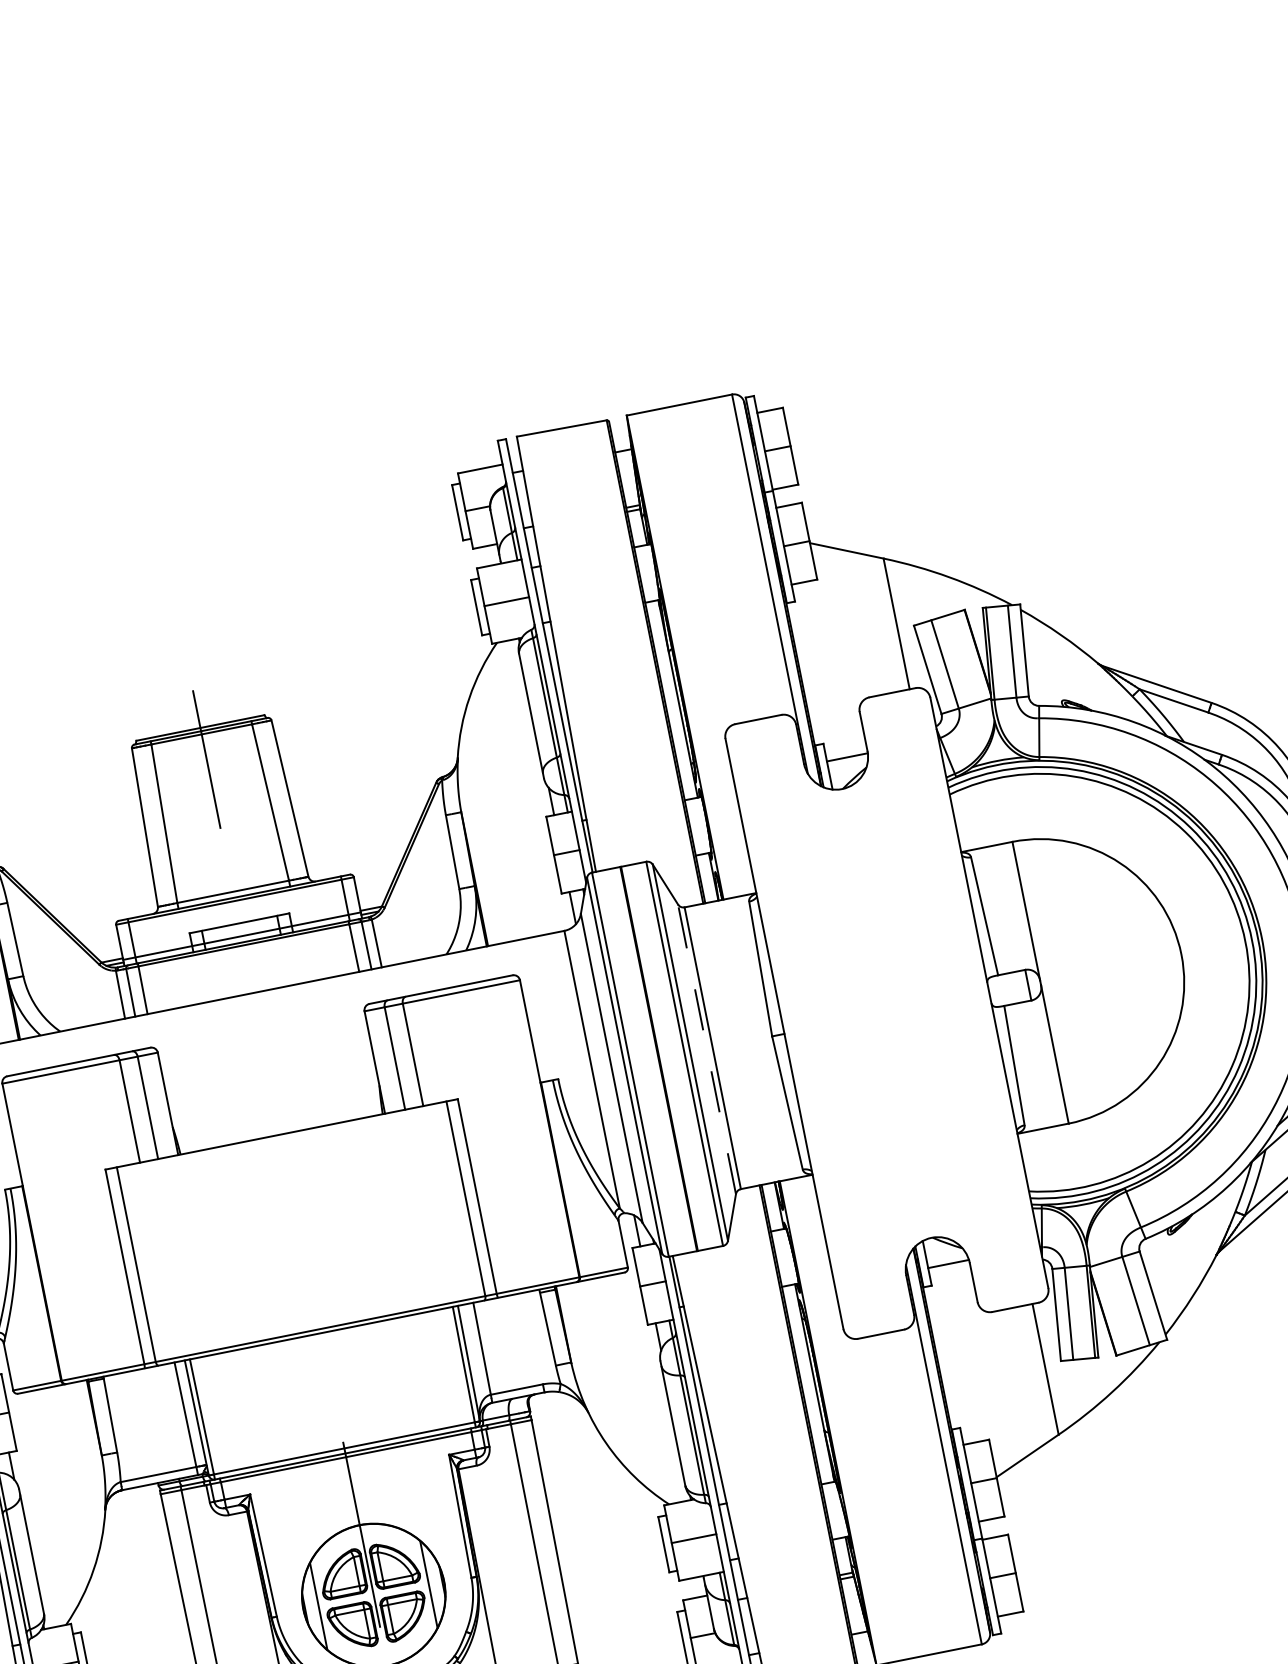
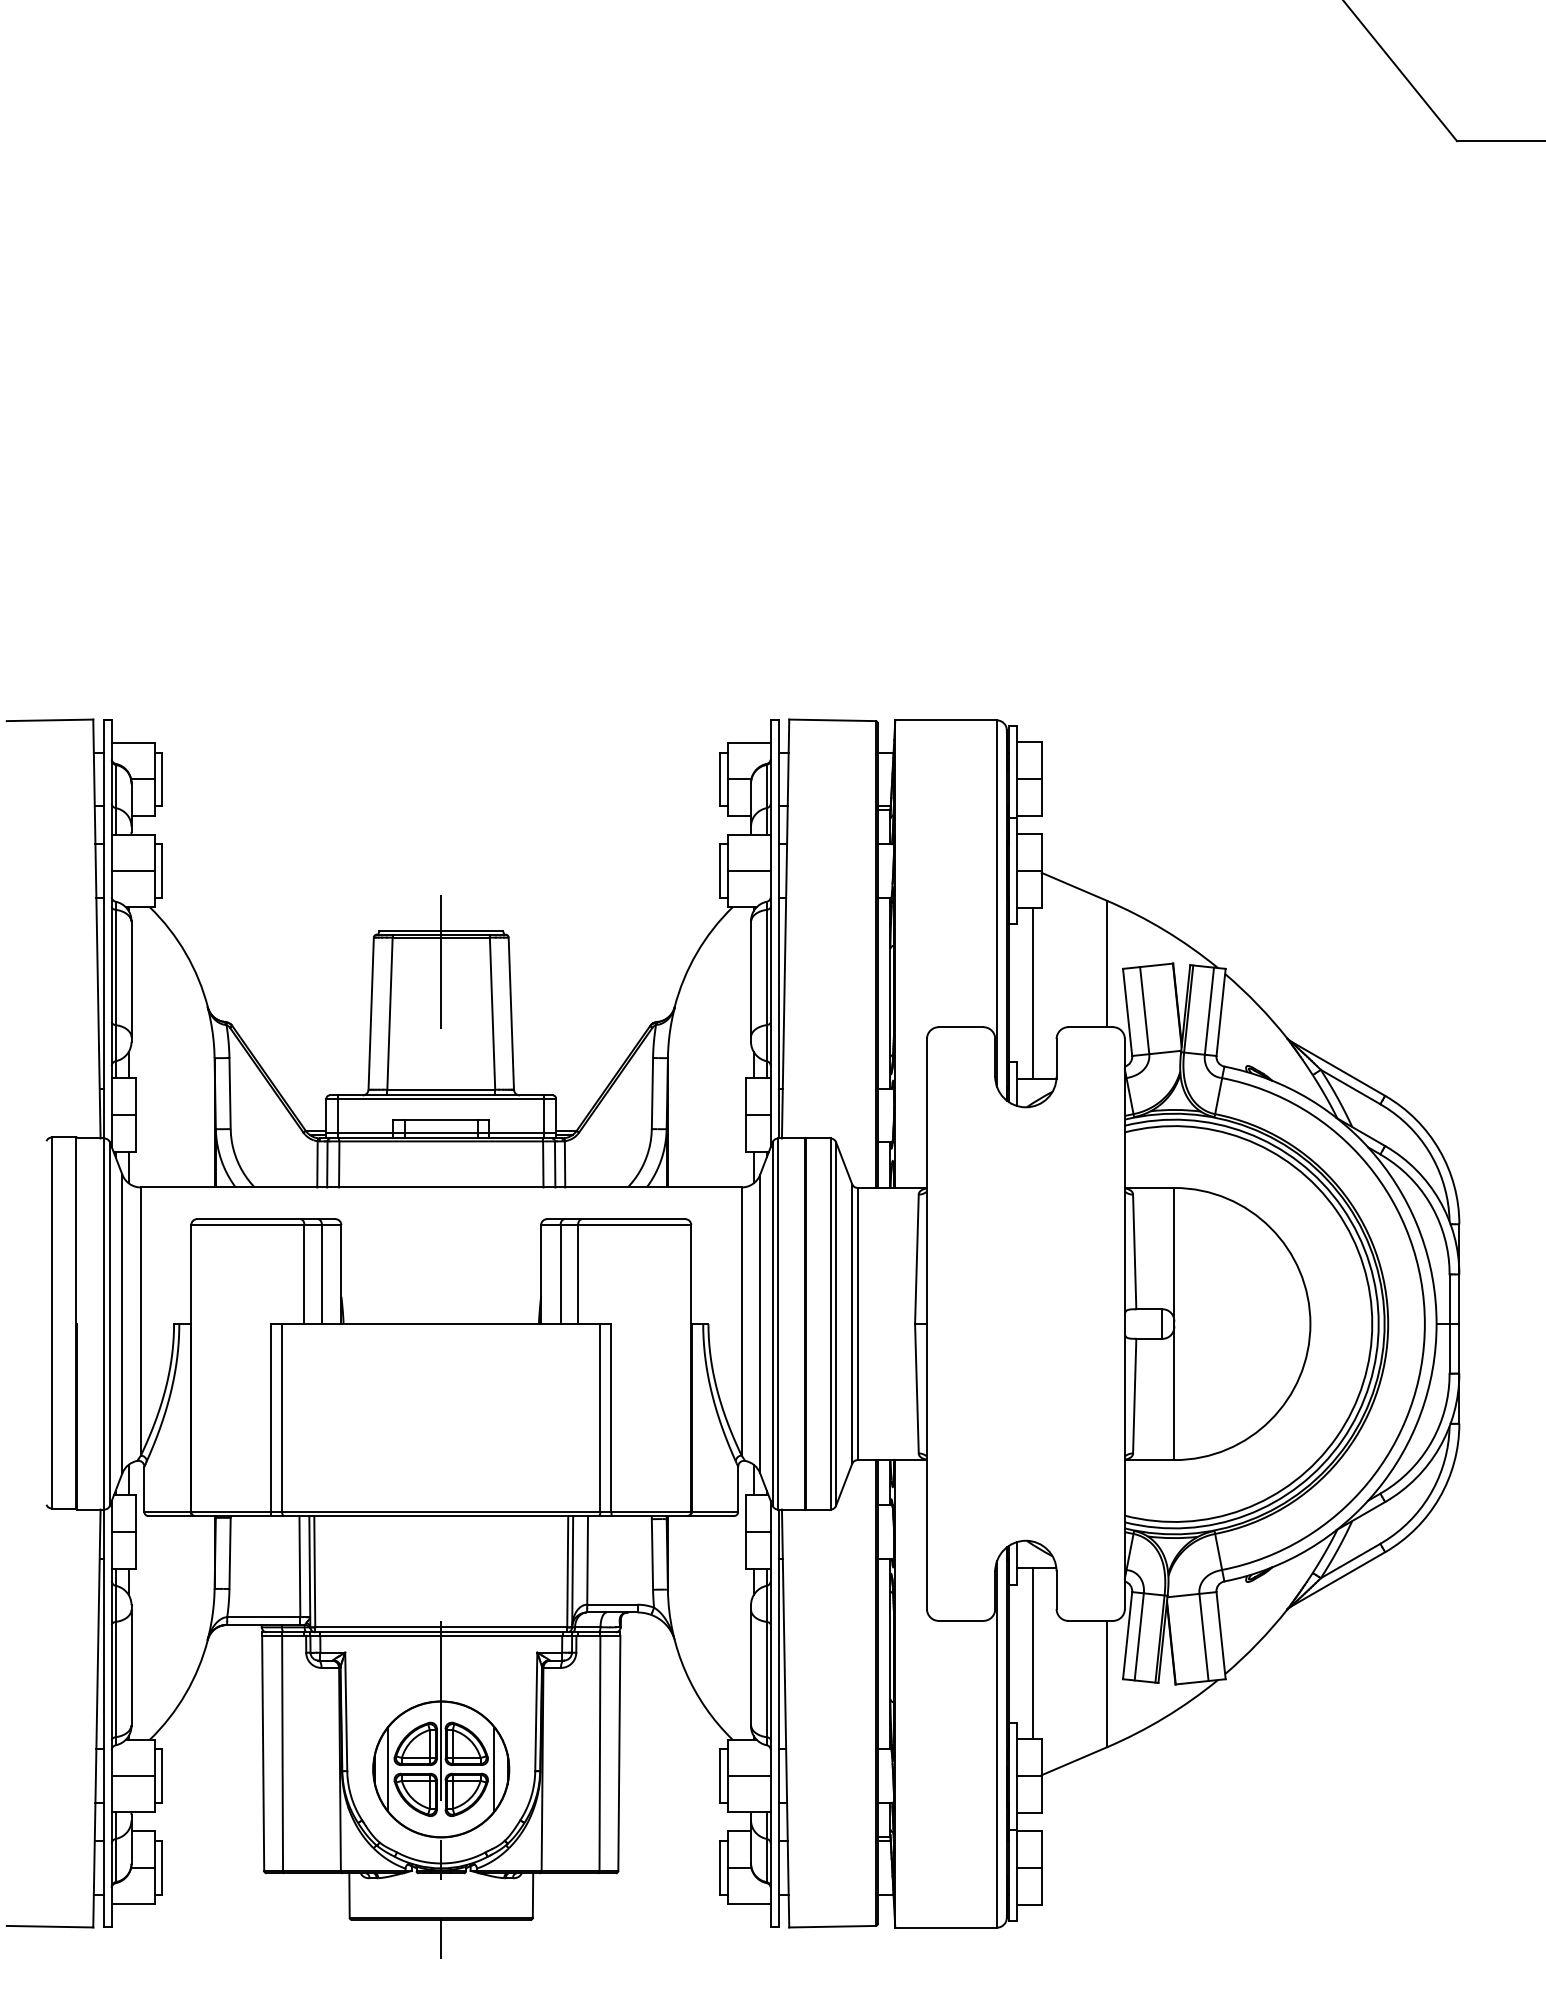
line: (825, 669) -> (1032, 993), added
line: (707, 1049) -> (852, 1324), dashed -> solid
line: (961, 1353) -> (1032, 1653), added

